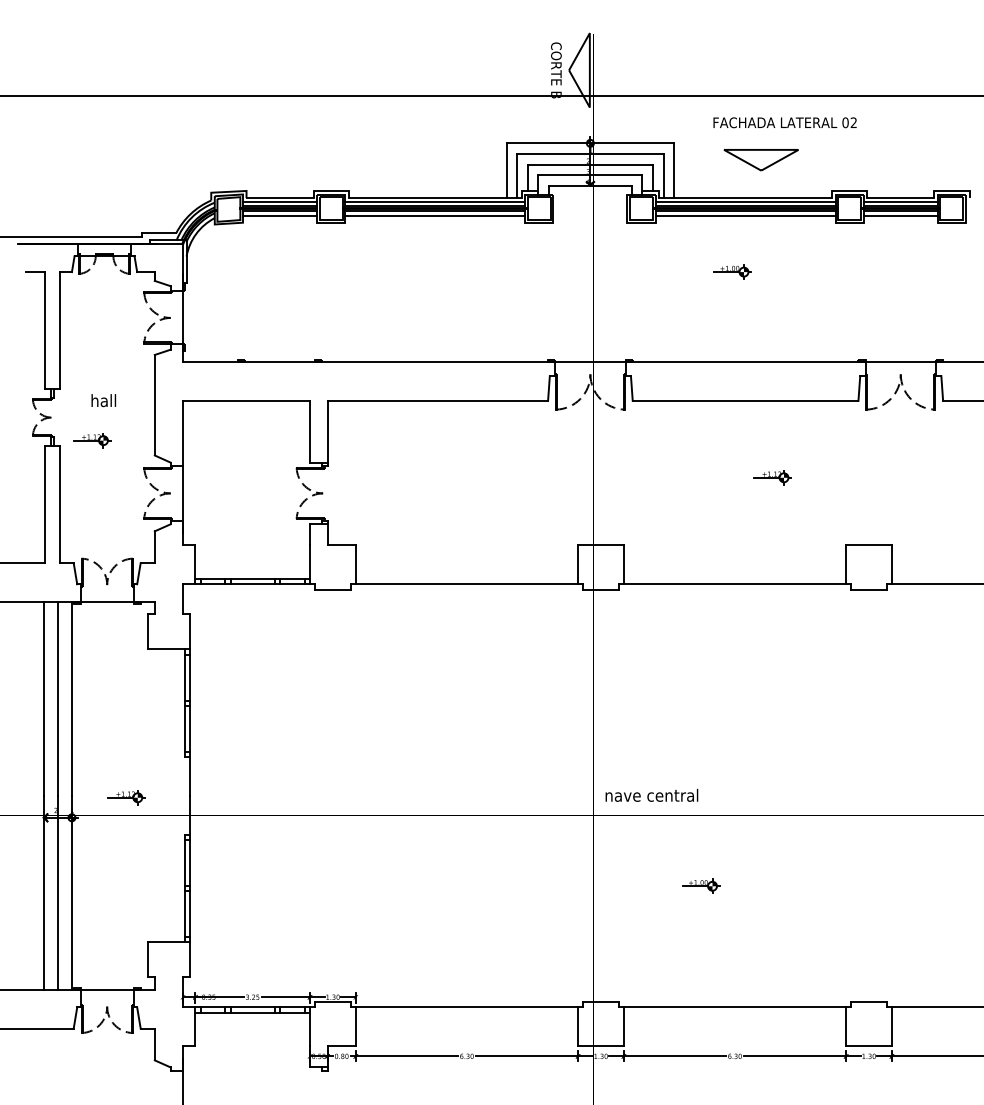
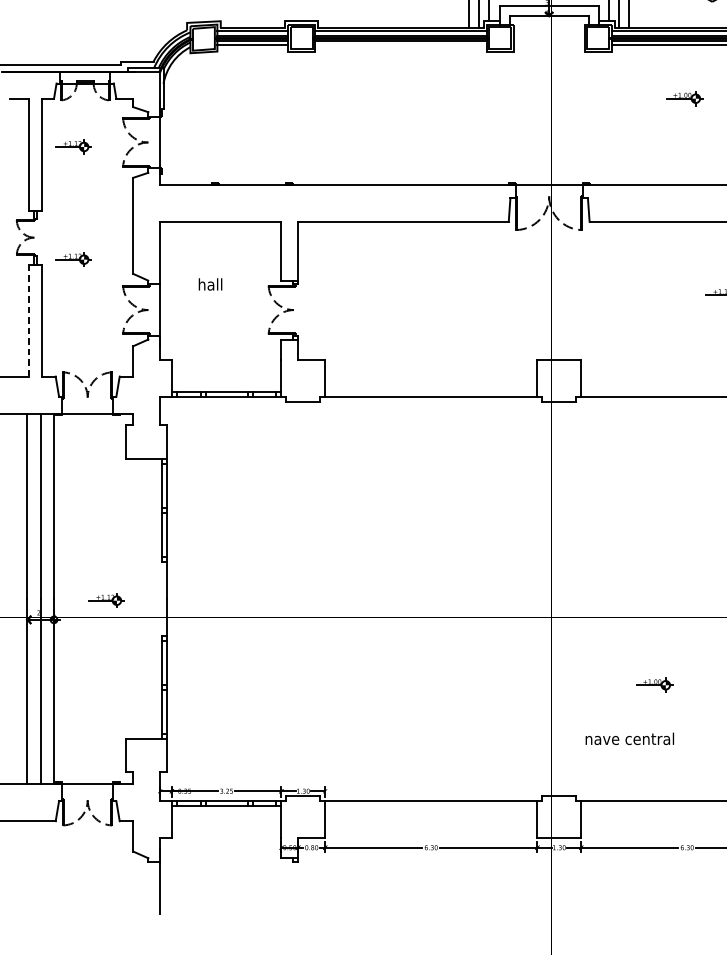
line: (435, 215) -> (401, 44), removed
part: (92, 322) -> (73, 146), added
text: (103, 400) -> (210, 284), moved
line: (45, 504) -> (28, 320), solid -> dashed
text: (651, 795) -> (629, 738), moved

